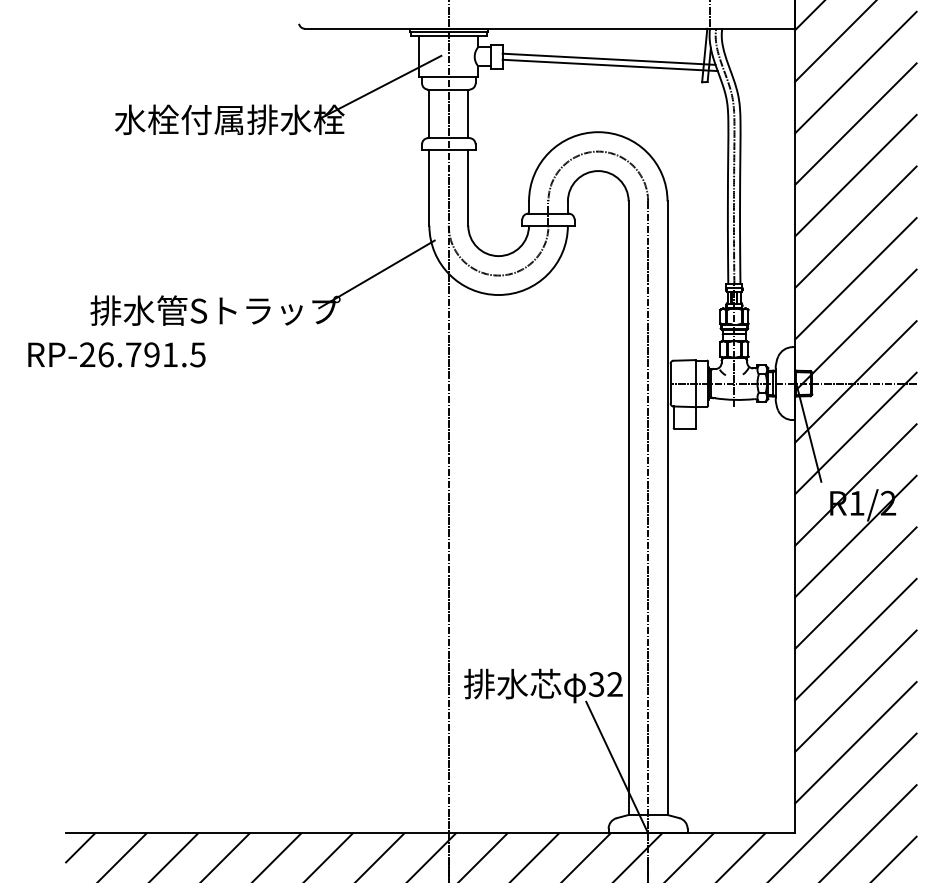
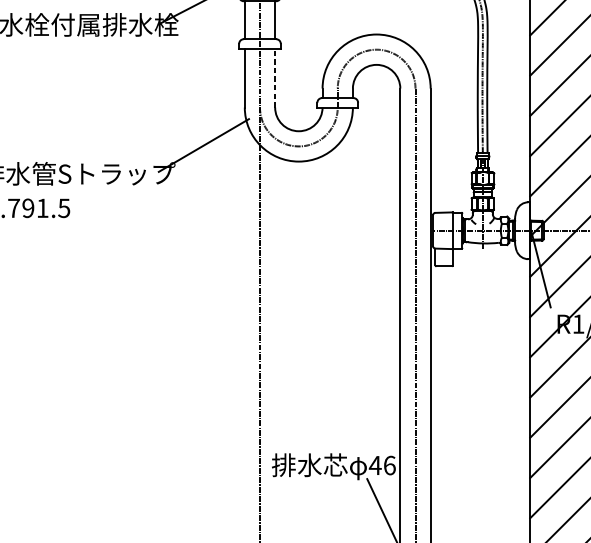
line: (468, 188) -> (275, 78), solid -> dashed
text: (605, 684) -> (382, 465), 32 -> 46

